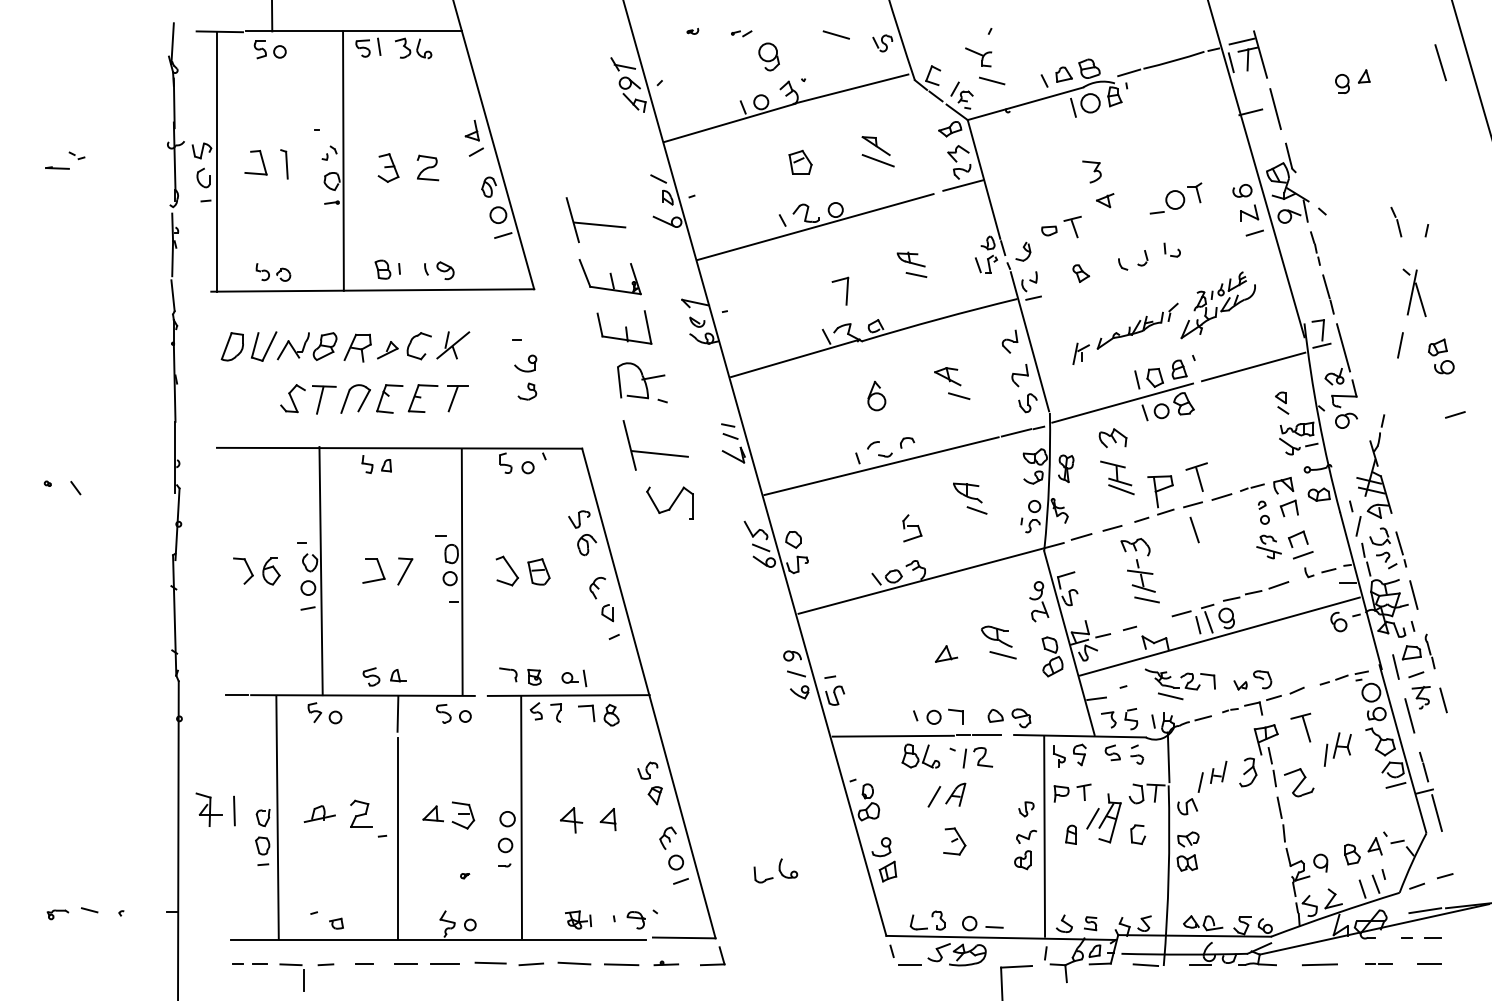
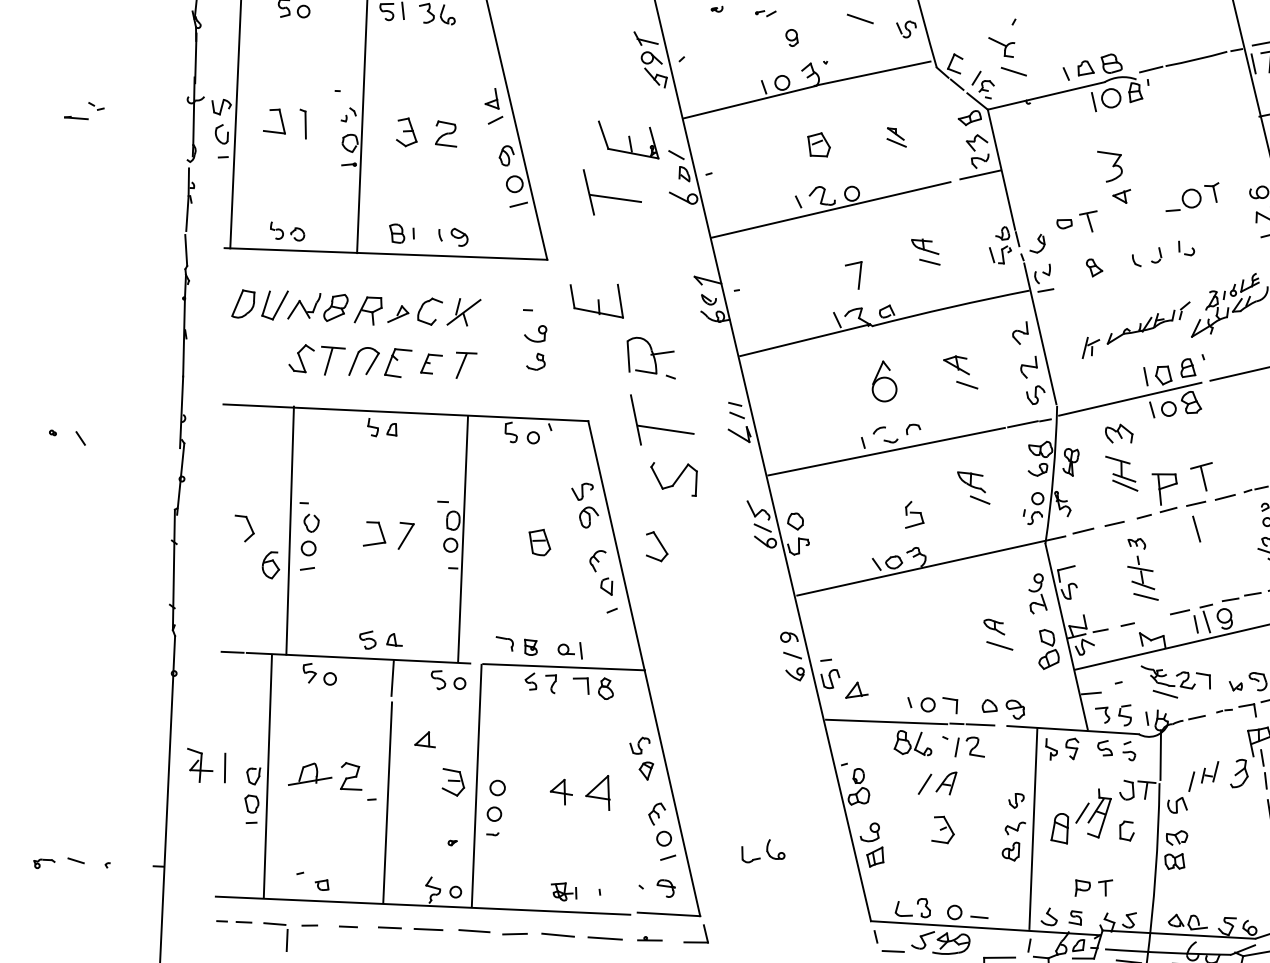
part: (768, 56) -> (791, 37), size x0.6
part: (877, 151) -> (896, 137), size x0.6
part: (1091, 171) -> (1109, 166), size x1.4
part: (609, 277) -> (627, 140), moved
part: (624, 327) -> (596, 300), moved
part: (876, 395) -> (884, 380), size x1.4
part: (422, 398) -> (430, 364), size x0.7
part: (1135, 547) -> (1136, 544), size x0.6
part: (506, 570) -> (656, 546), moved
part: (271, 571) -> (271, 565), moved
line: (320, 571) -> (289, 531), moved
part: (996, 636) -> (994, 626), size x0.7
part: (946, 653) -> (857, 689), moved
part: (1072, 792) -> (1093, 887), moved
part: (319, 813) -> (309, 774), size x1.4
part: (432, 813) -> (424, 739), moved
line: (521, 817) -> (476, 785), moved
part: (607, 819) -> (597, 792), size x1.6
part: (1070, 834) -> (1059, 827), size x1.6
part: (635, 920) -> (665, 888), moved

